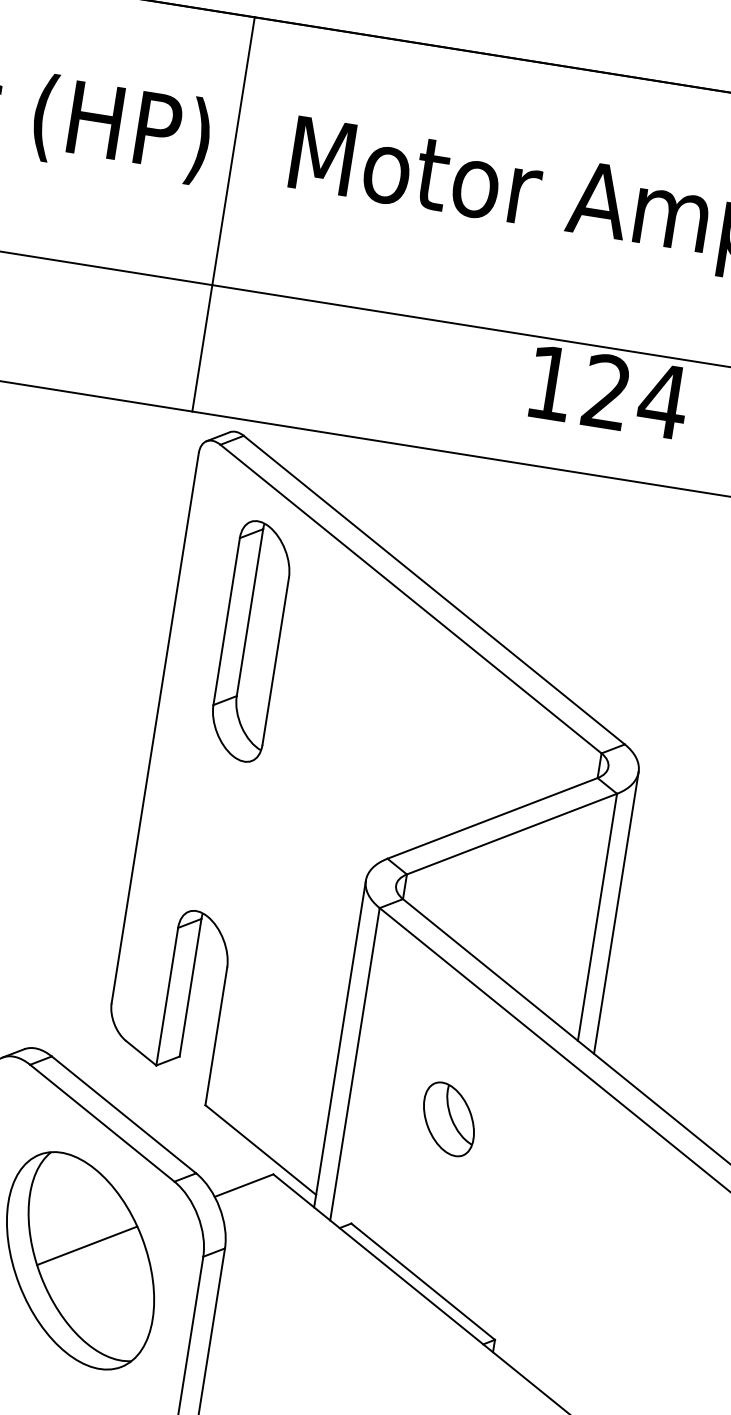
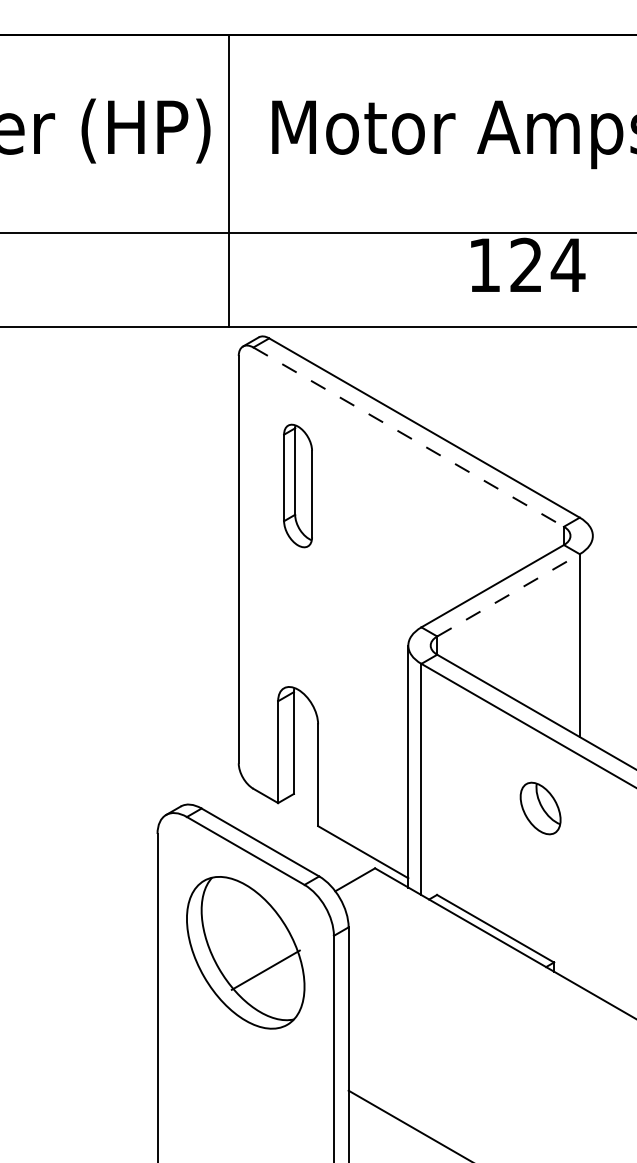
line: (412, 599) -> (409, 437), solid -> dashed
part: (250, 640) -> (297, 485), size x0.7
line: (511, 834) -> (508, 595), solid -> dashed
line: (616, 911) -> (592, 639), removed
part: (448, 1119) -> (540, 808), moved
line: (86, 1244) -> (265, 969), moved

